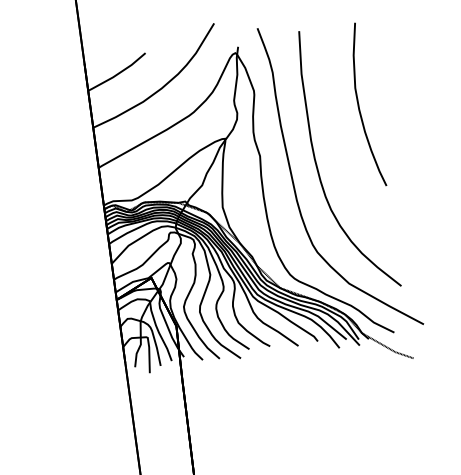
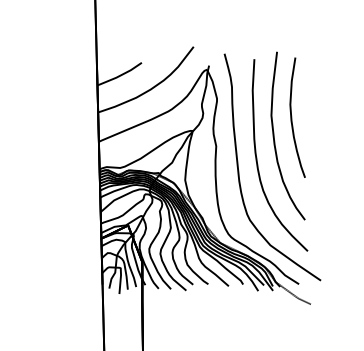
part: (338, 132) -> (274, 135), added

